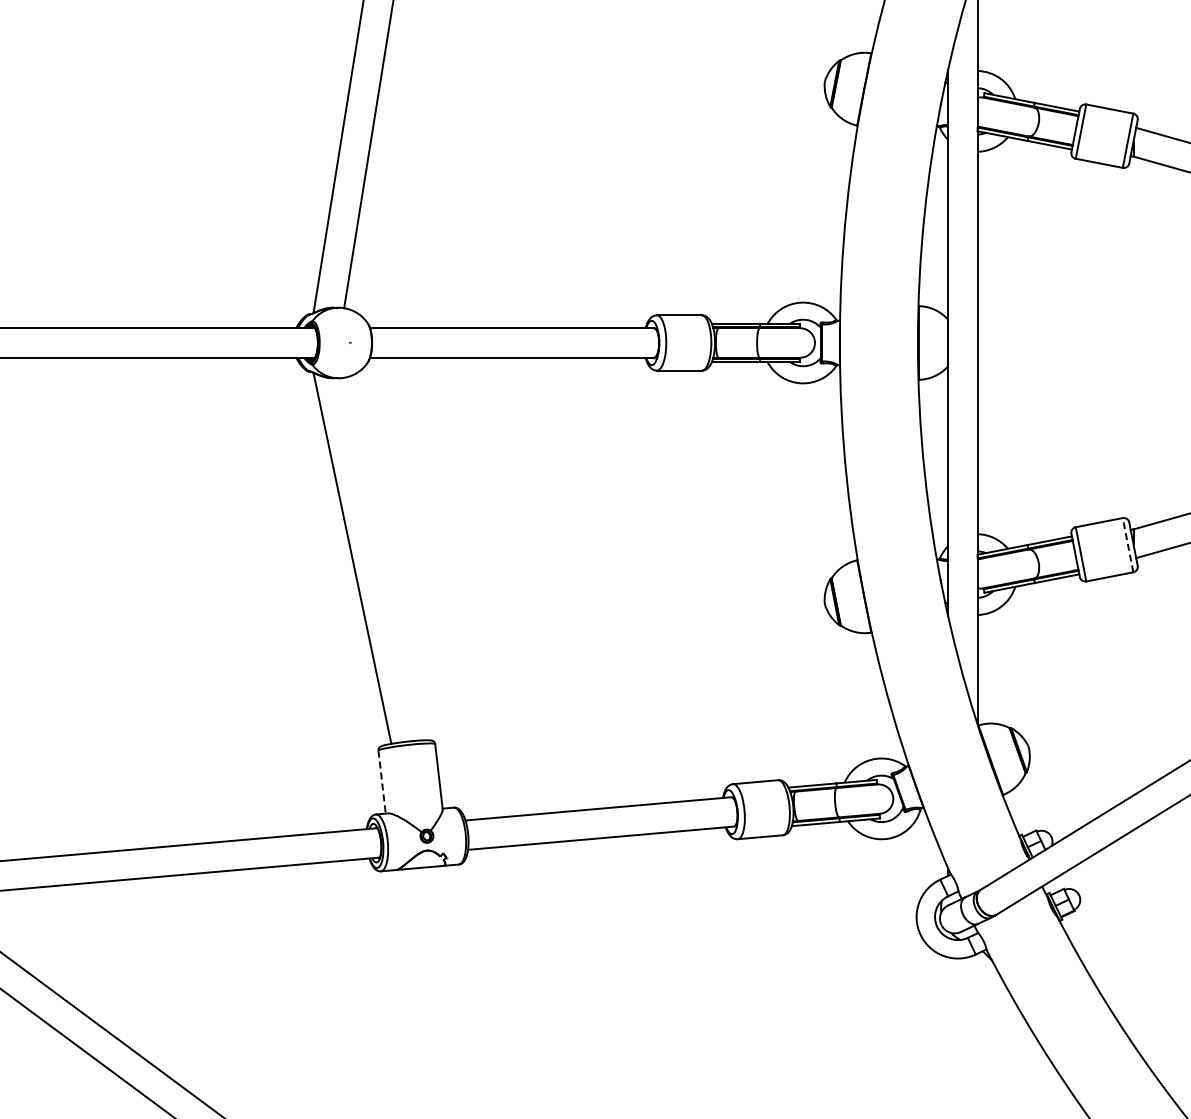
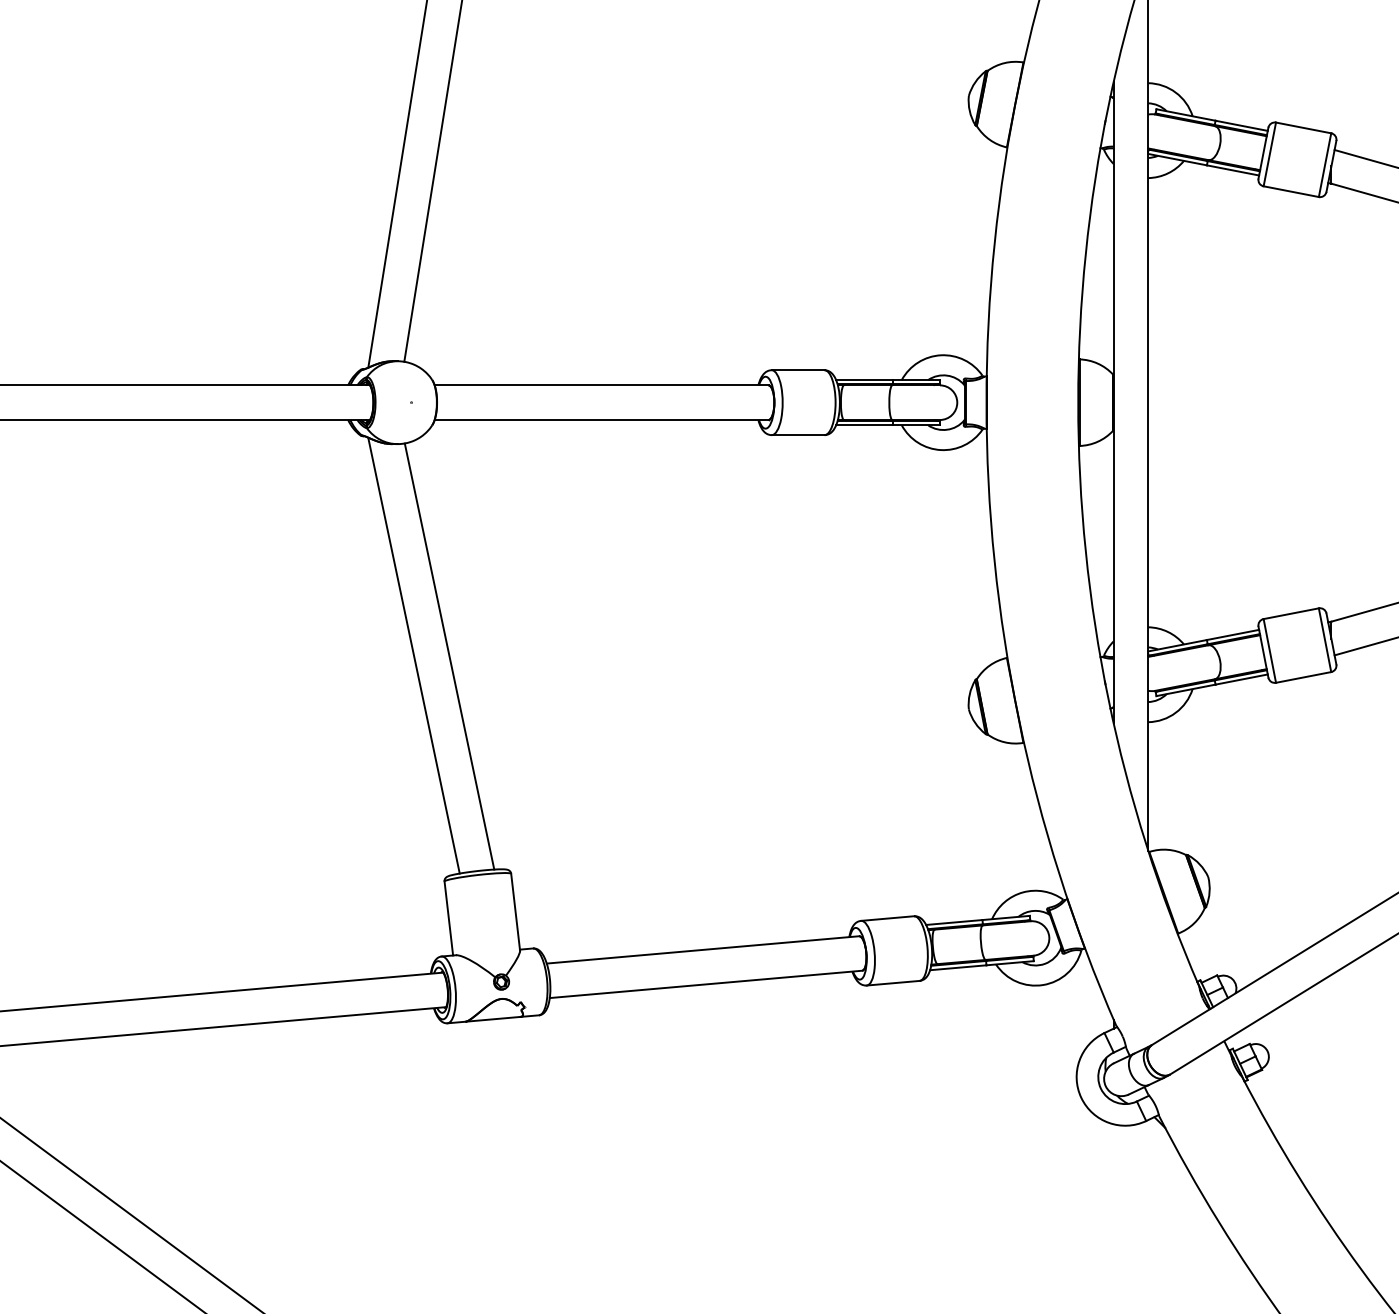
line: (1128, 545) -> (1325, 640), dashed -> solid
line: (382, 558) -> (449, 655), added
line: (382, 782) -> (449, 918), dashed -> solid

